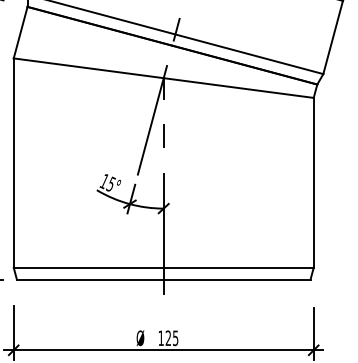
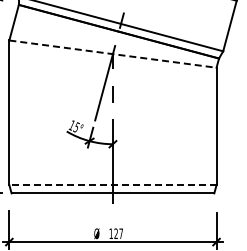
line: (164, 78) -> (113, 54), solid -> dashed
line: (163, 268) -> (112, 185), solid -> dashed
text: (174, 337) -> (120, 233), 125 -> 127

